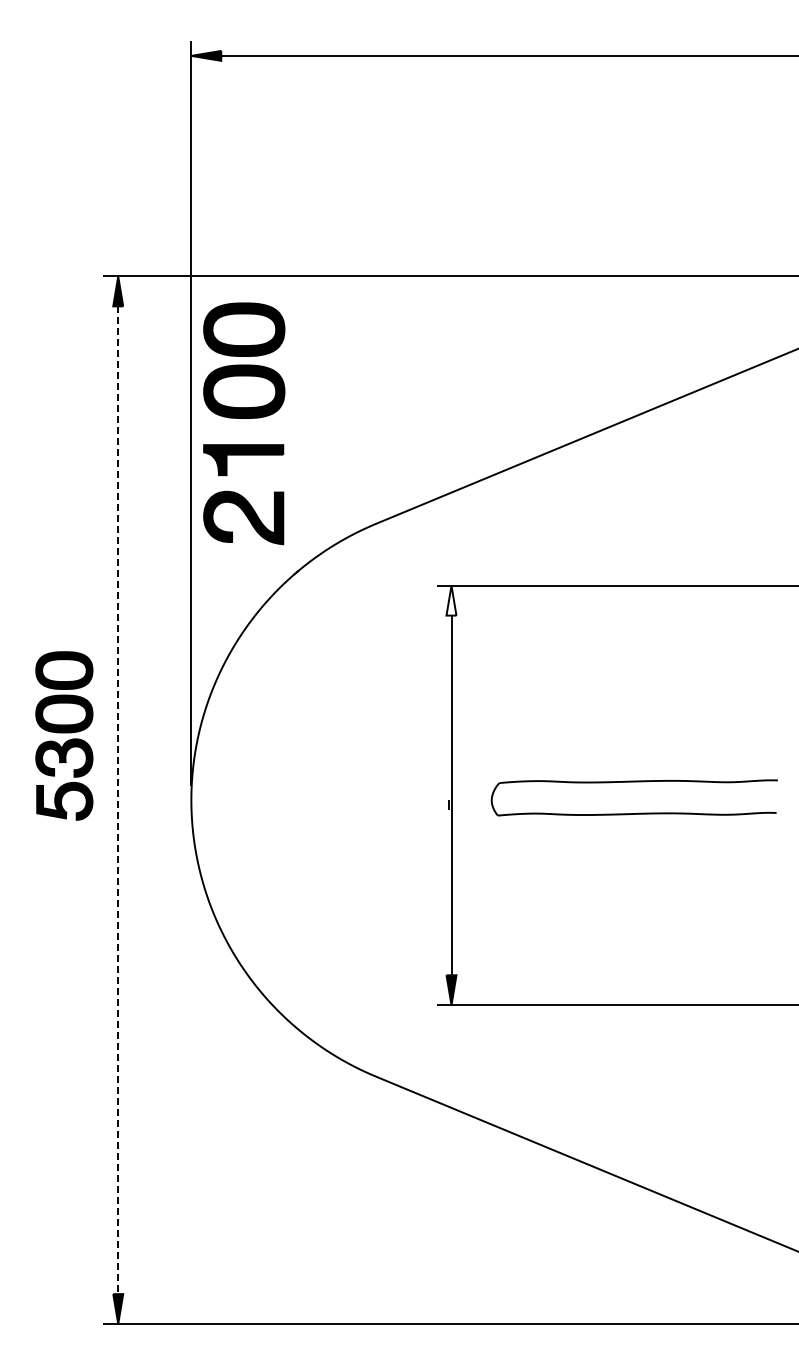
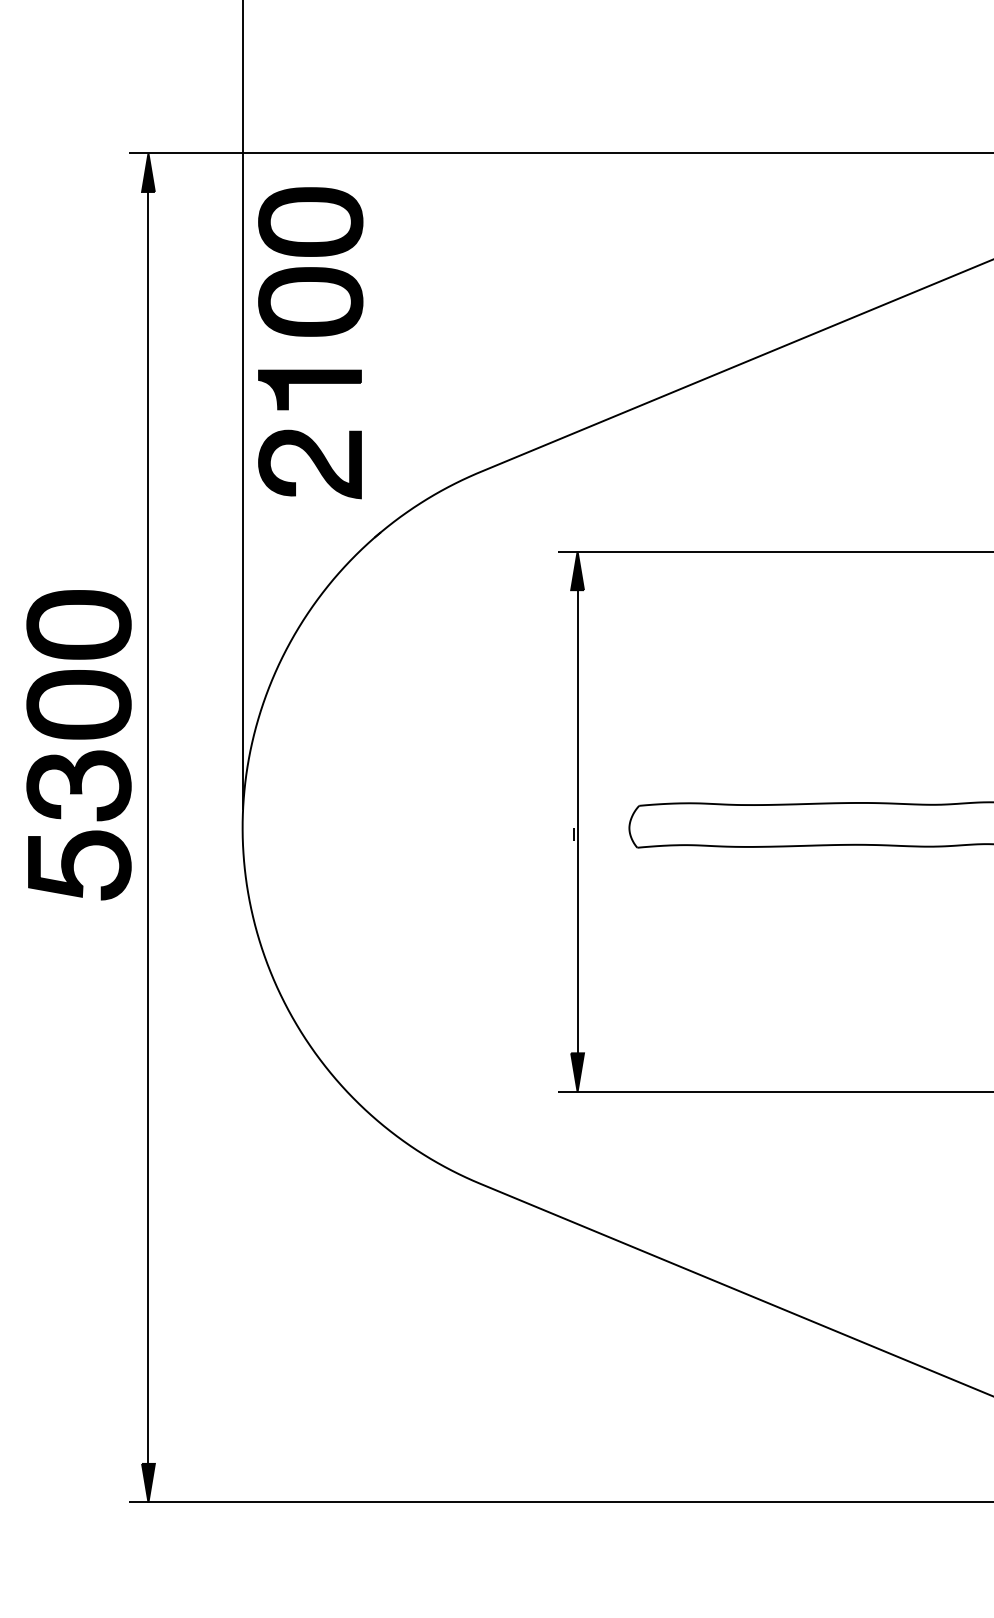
fill: (451, 600) -> (577, 570), added
part: (64, 735) -> (79, 744), size x1.43
line: (118, 800) -> (148, 828), dashed -> solid

